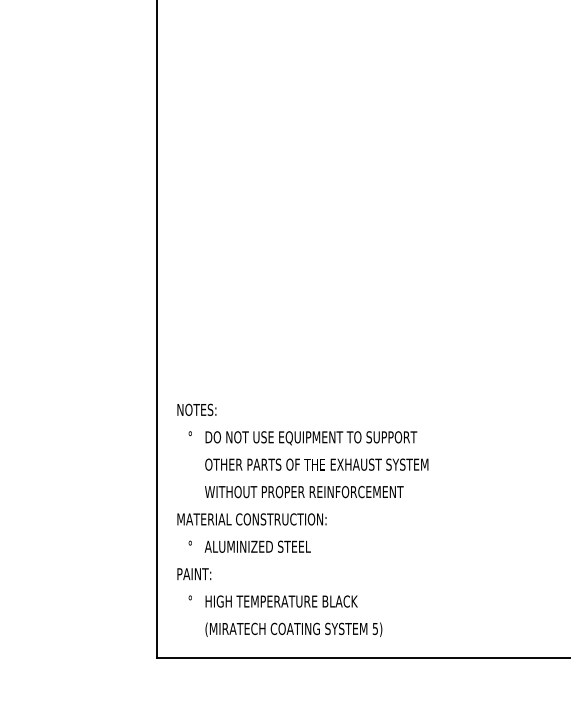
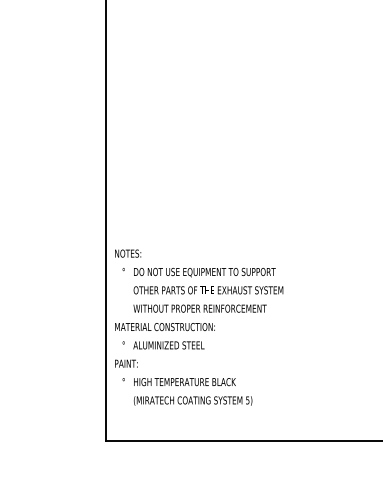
text: (303, 520) -> (199, 327), moved

